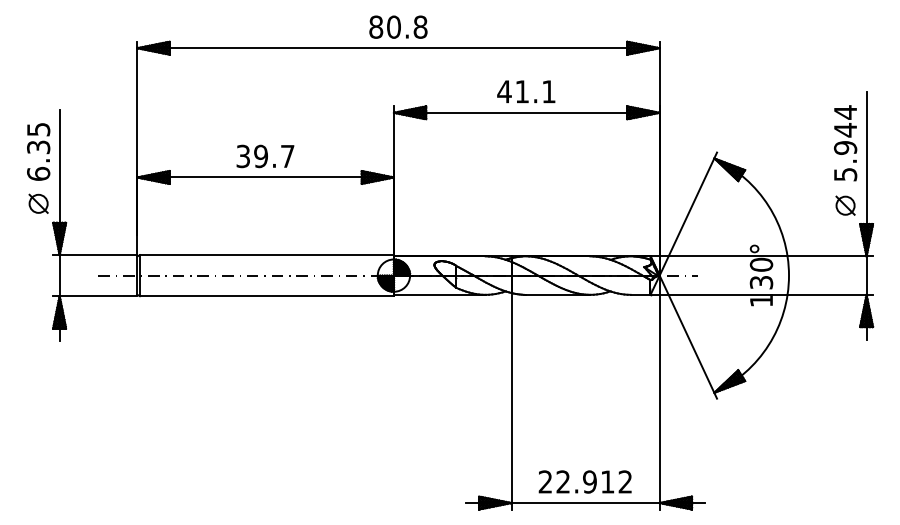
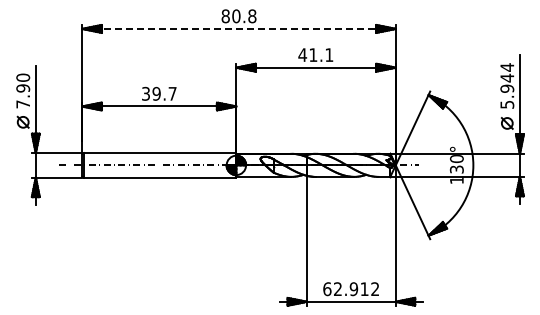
line: (399, 47) -> (239, 28), solid -> dashed
text: (39, 150) -> (23, 90), 6.35 -> 7.90
text: (545, 482) -> (327, 289), 22.912 -> 62.912

